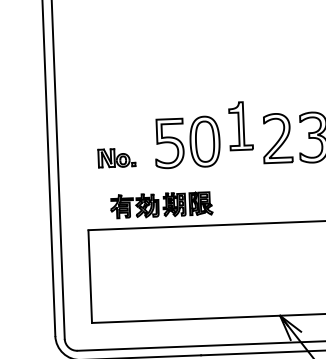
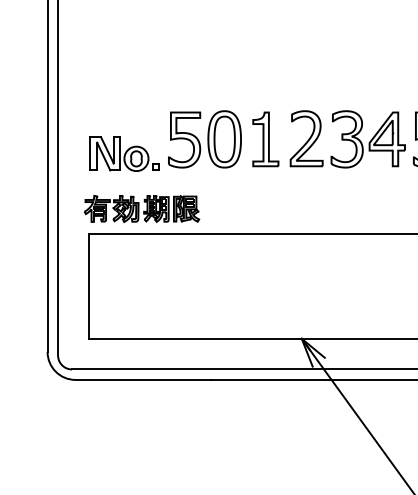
curve: (239, 126) -> (264, 139), moved
part: (116, 157) -> (124, 153), size x1.67
part: (162, 204) -> (142, 208), moved

